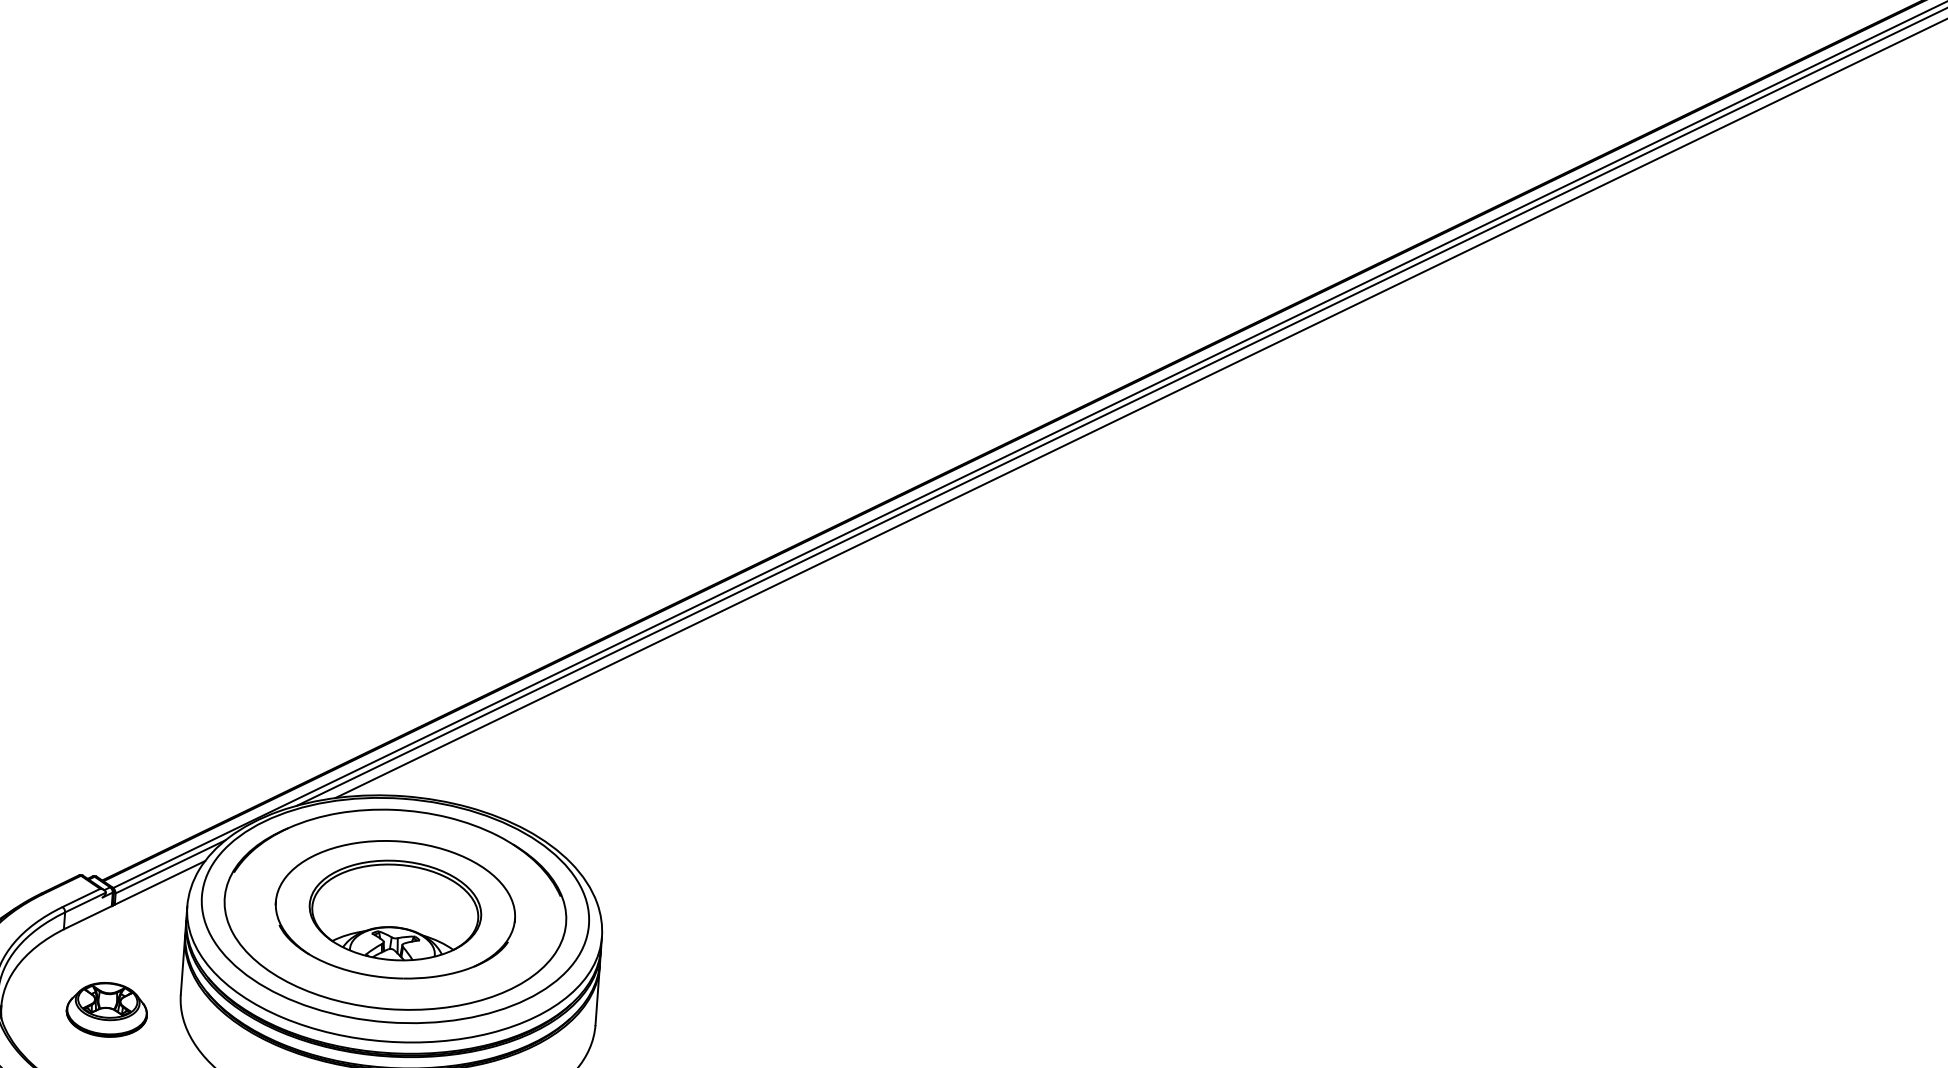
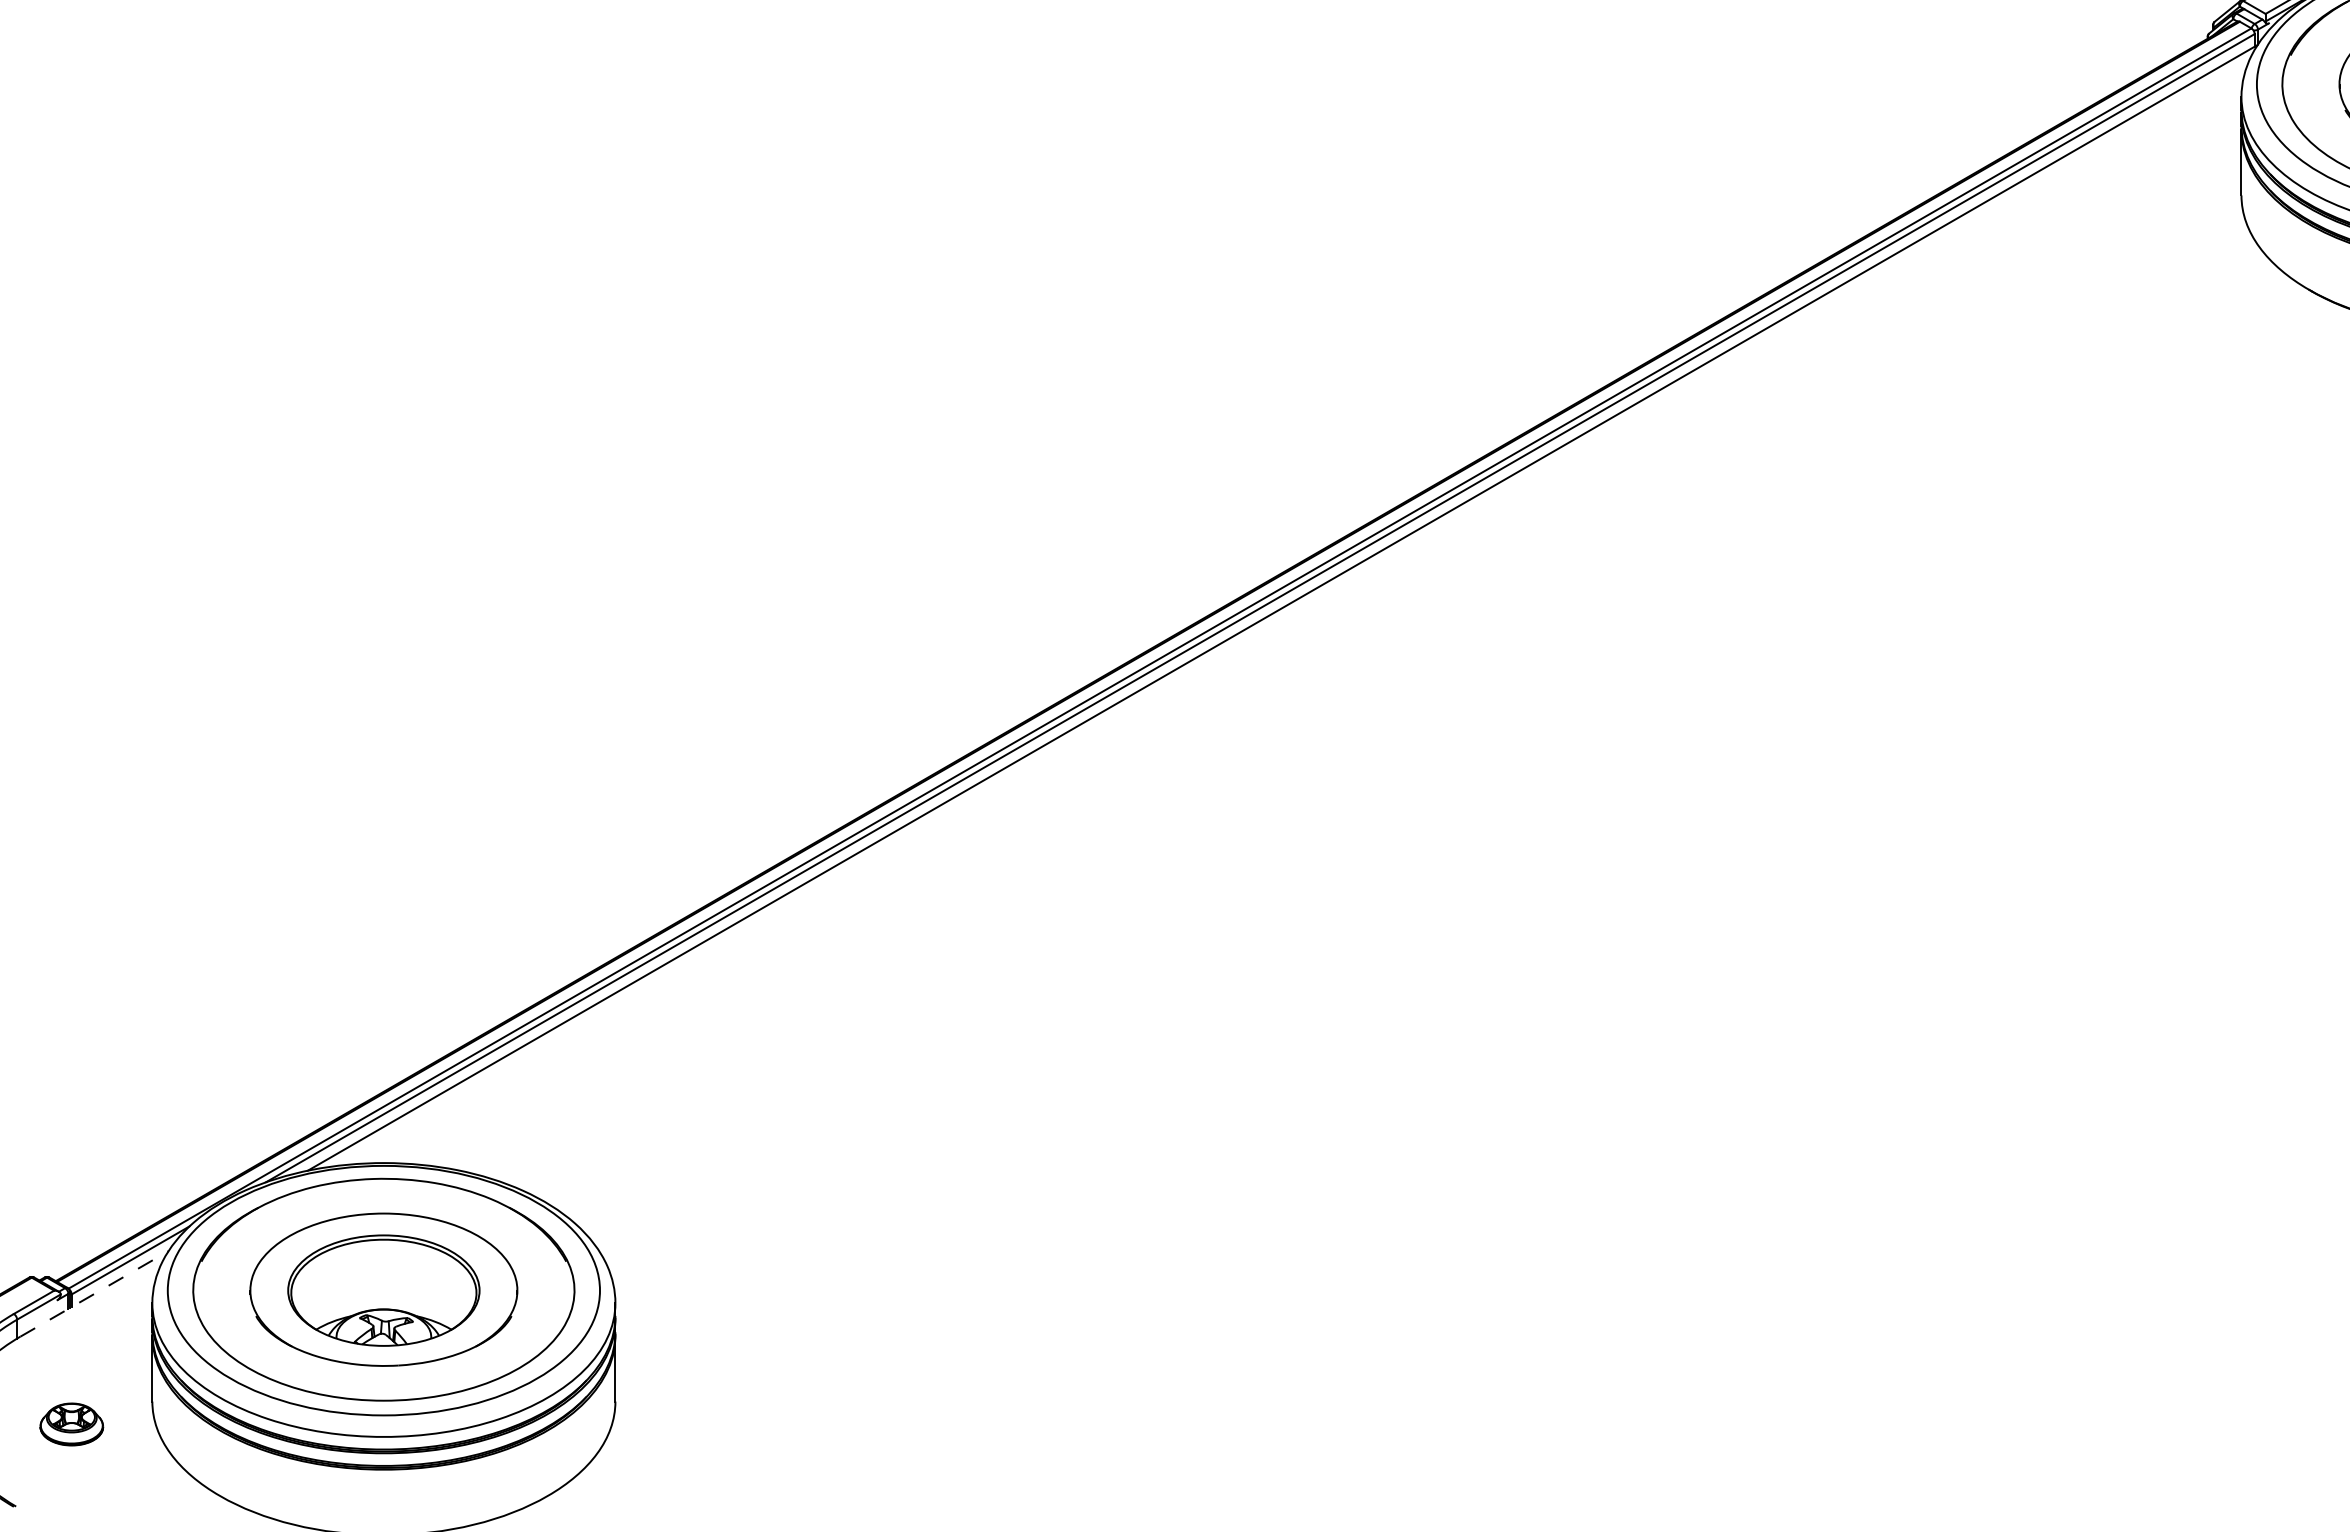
line: (136, 894) -> (94, 1293), solid -> dashed
part: (106, 1009) -> (71, 1424), size x0.7

